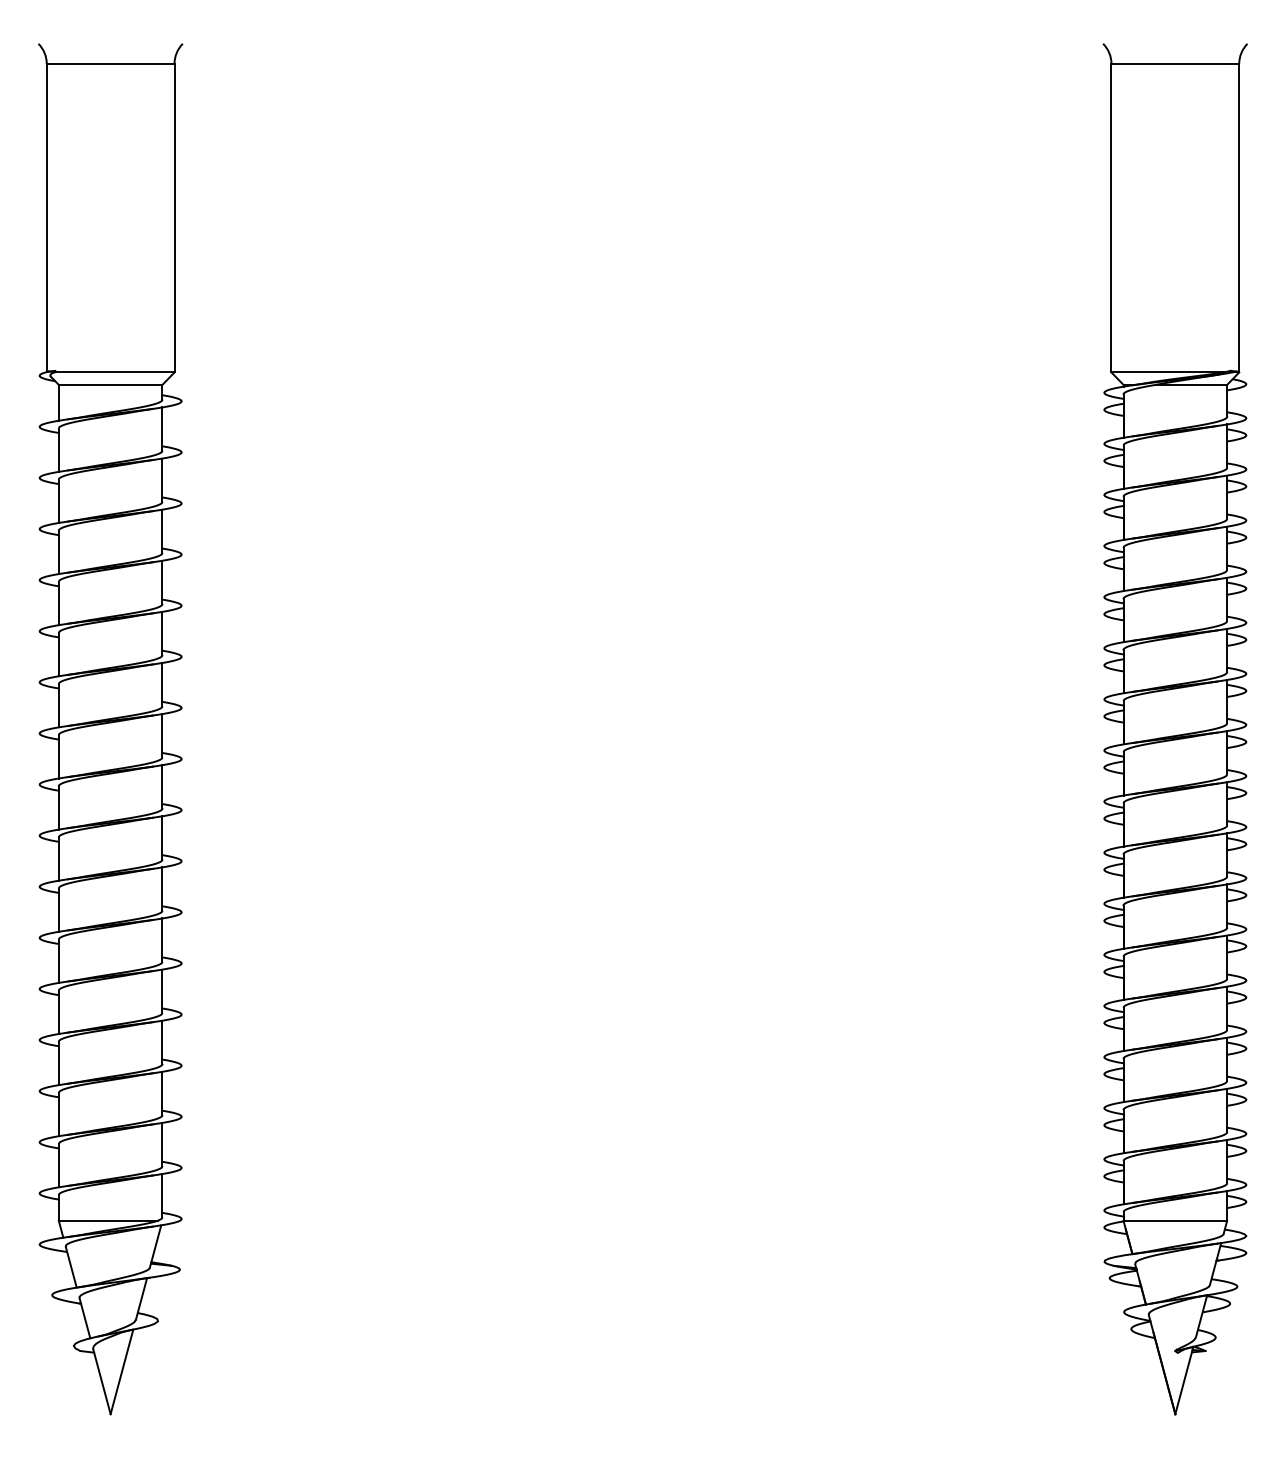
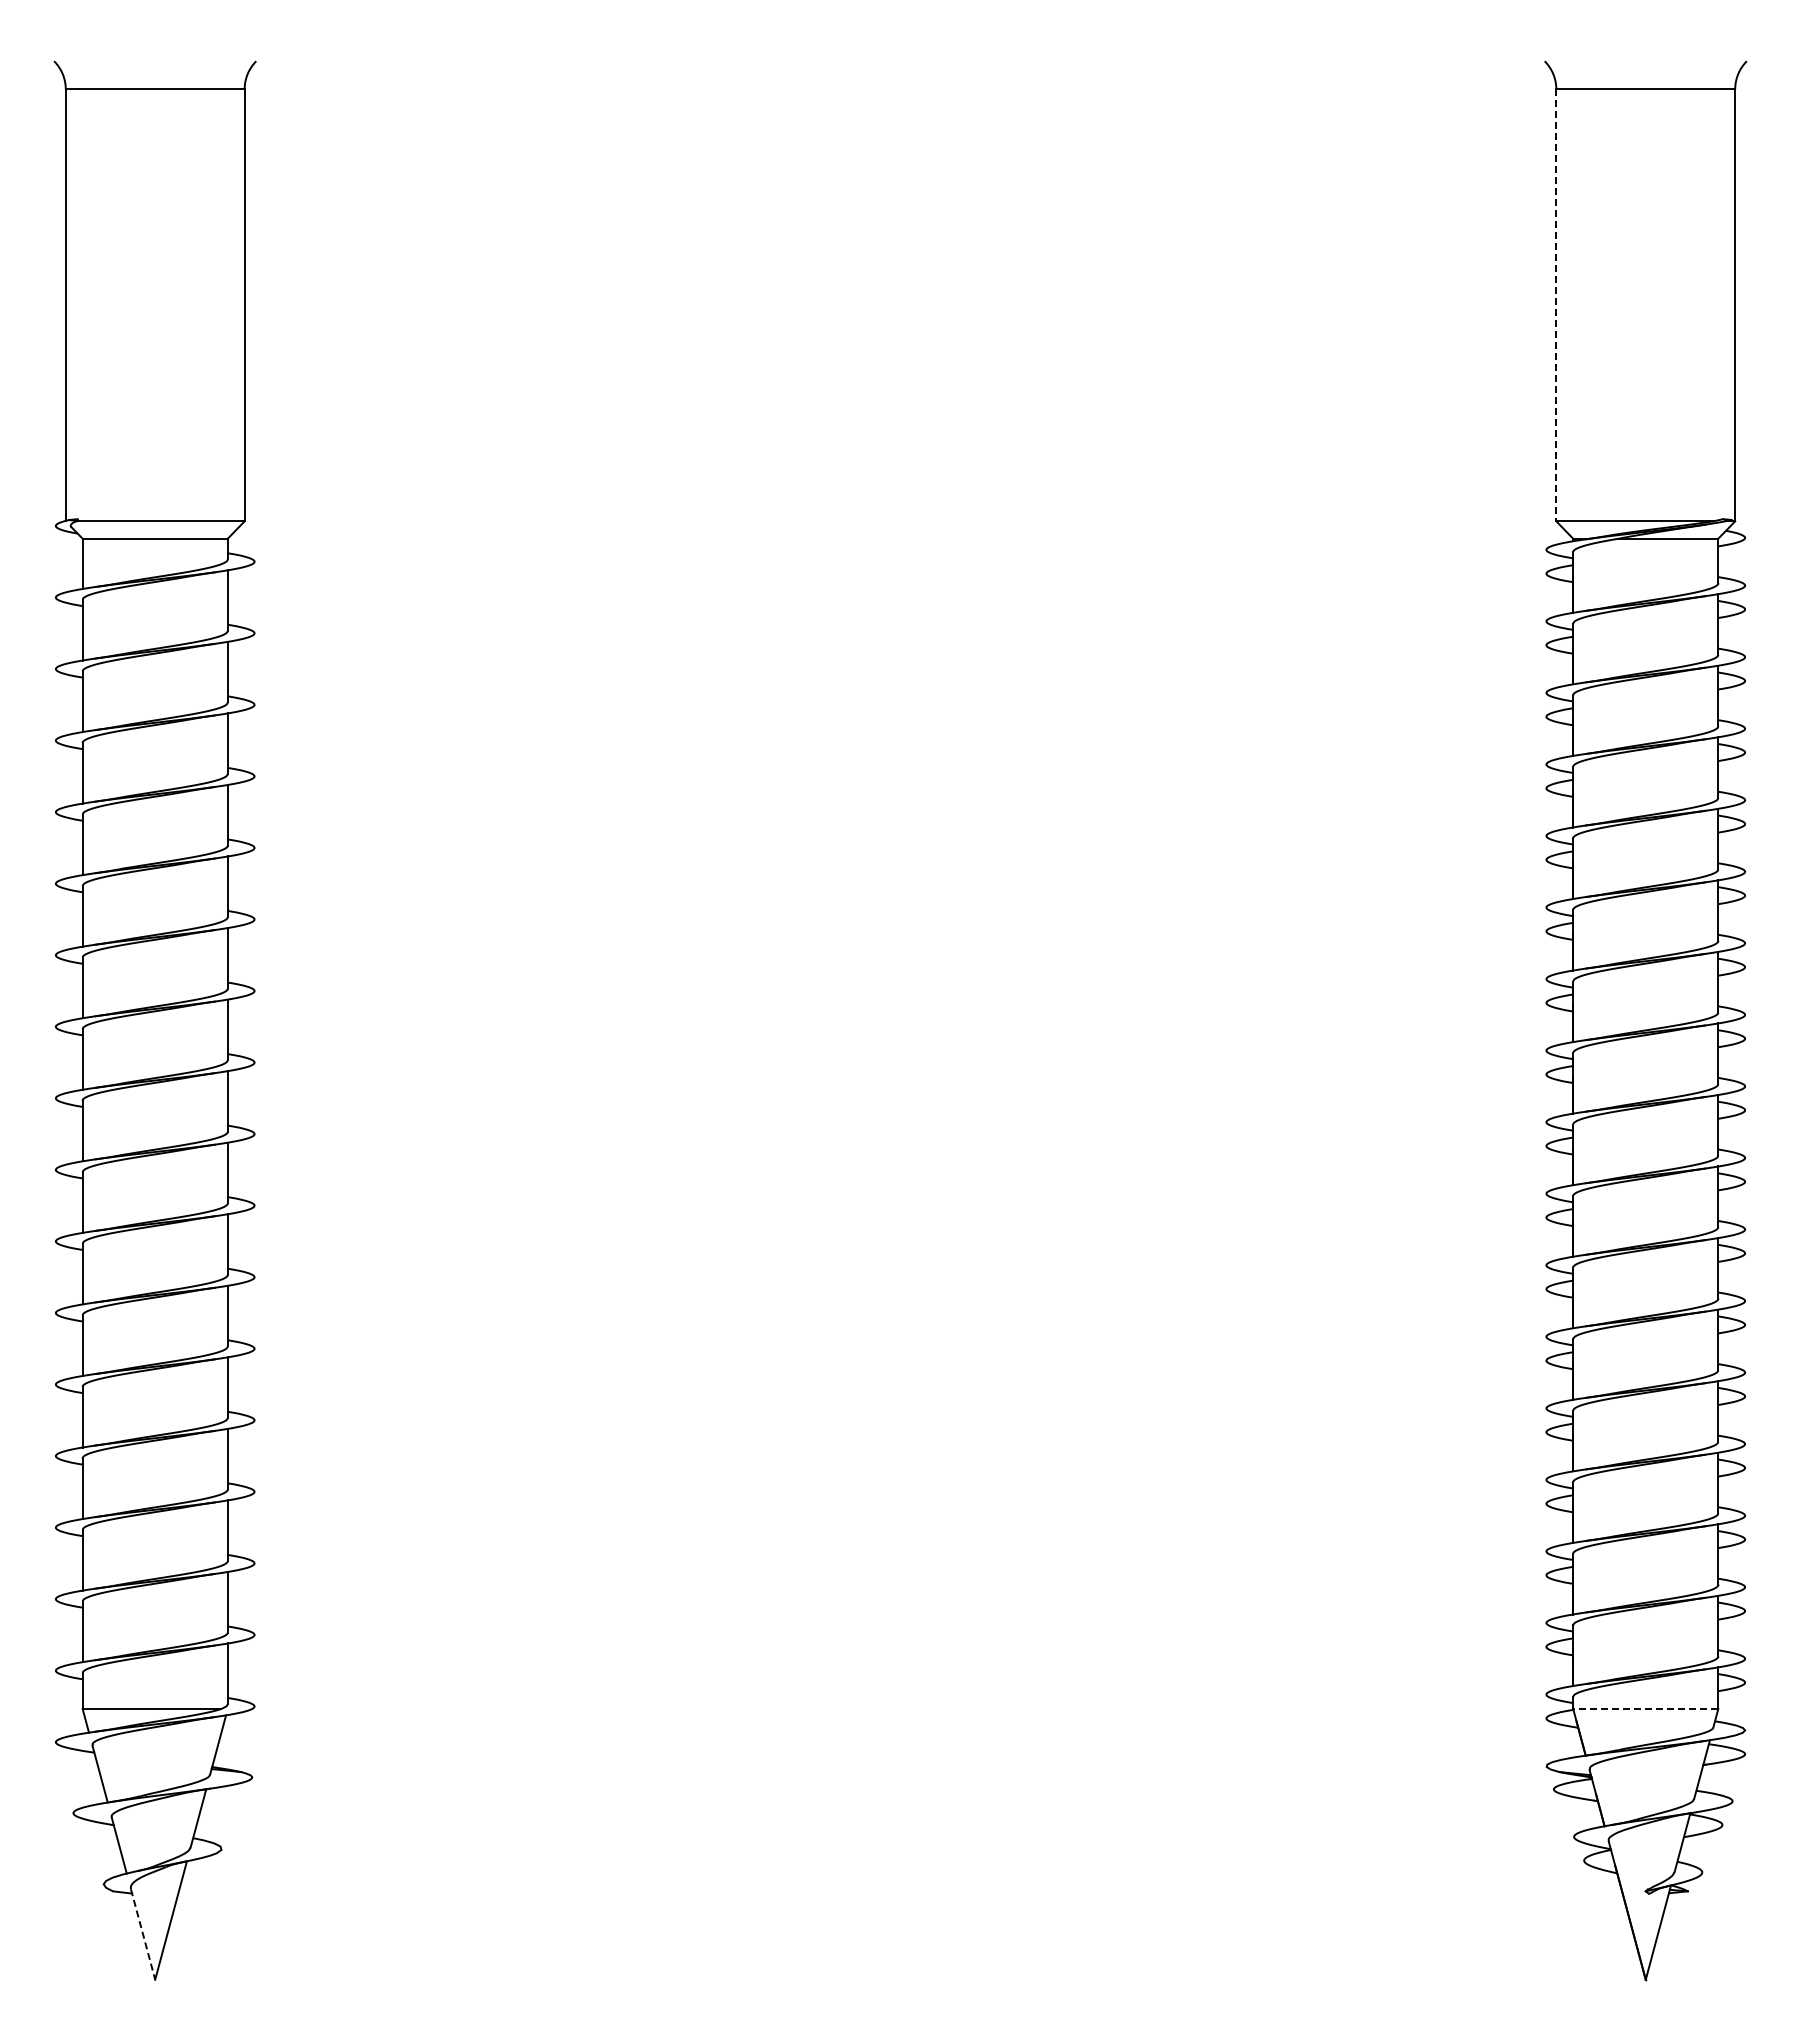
line: (1111, 218) -> (1556, 305), solid -> dashed
line: (1175, 1221) -> (1645, 1709), solid -> dashed
line: (102, 1381) -> (143, 1934), solid -> dashed

